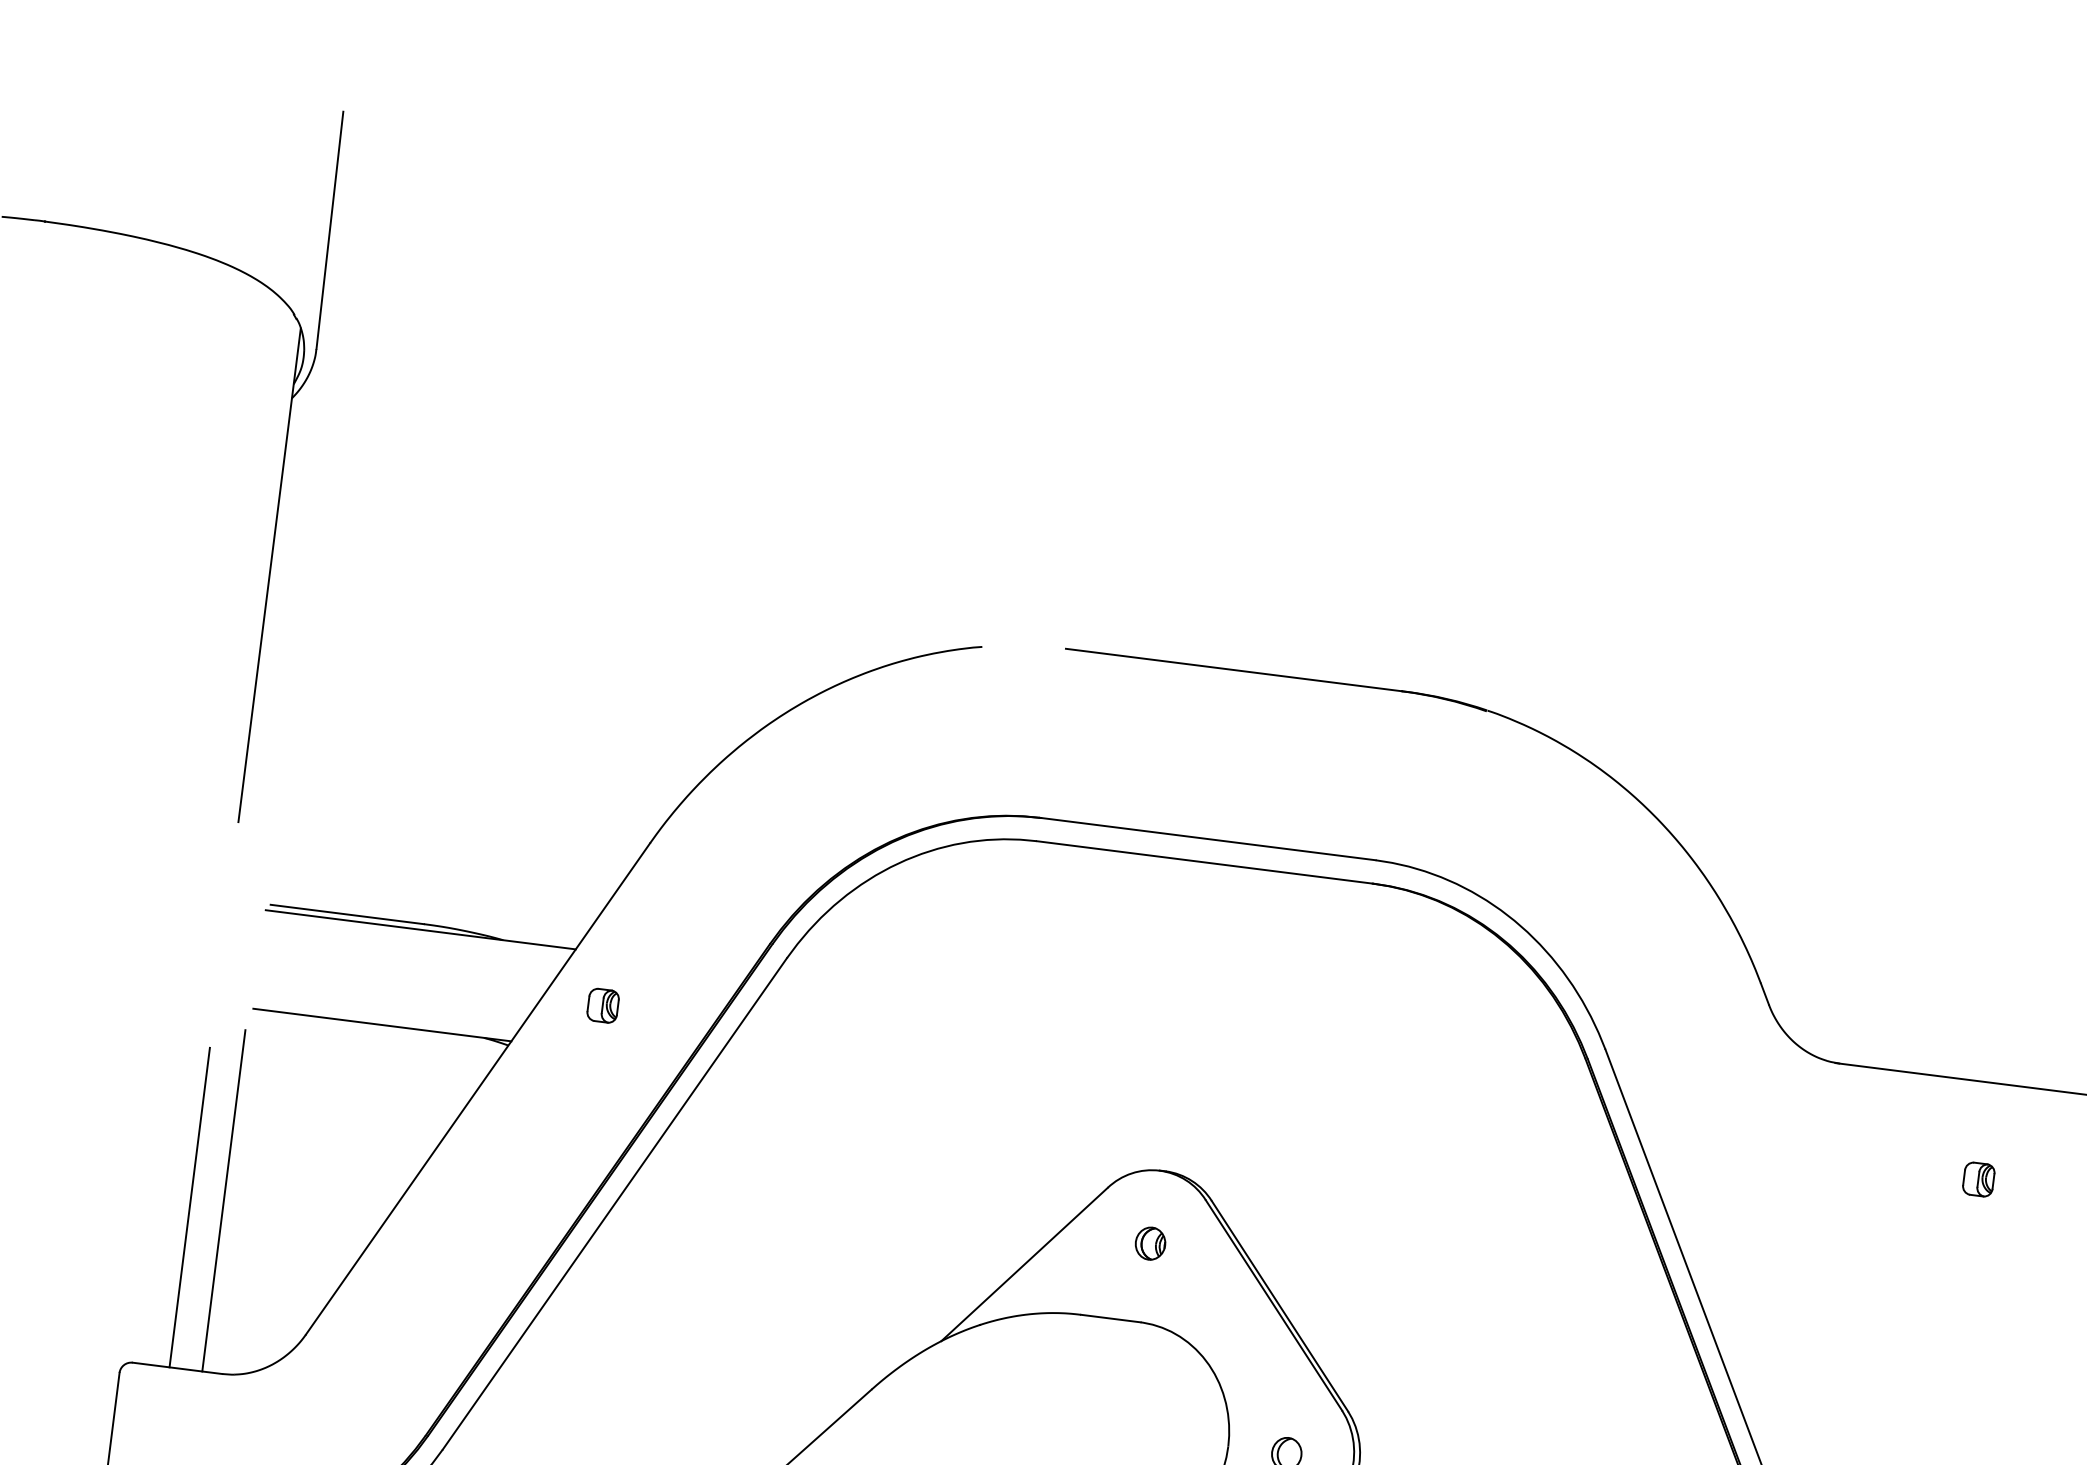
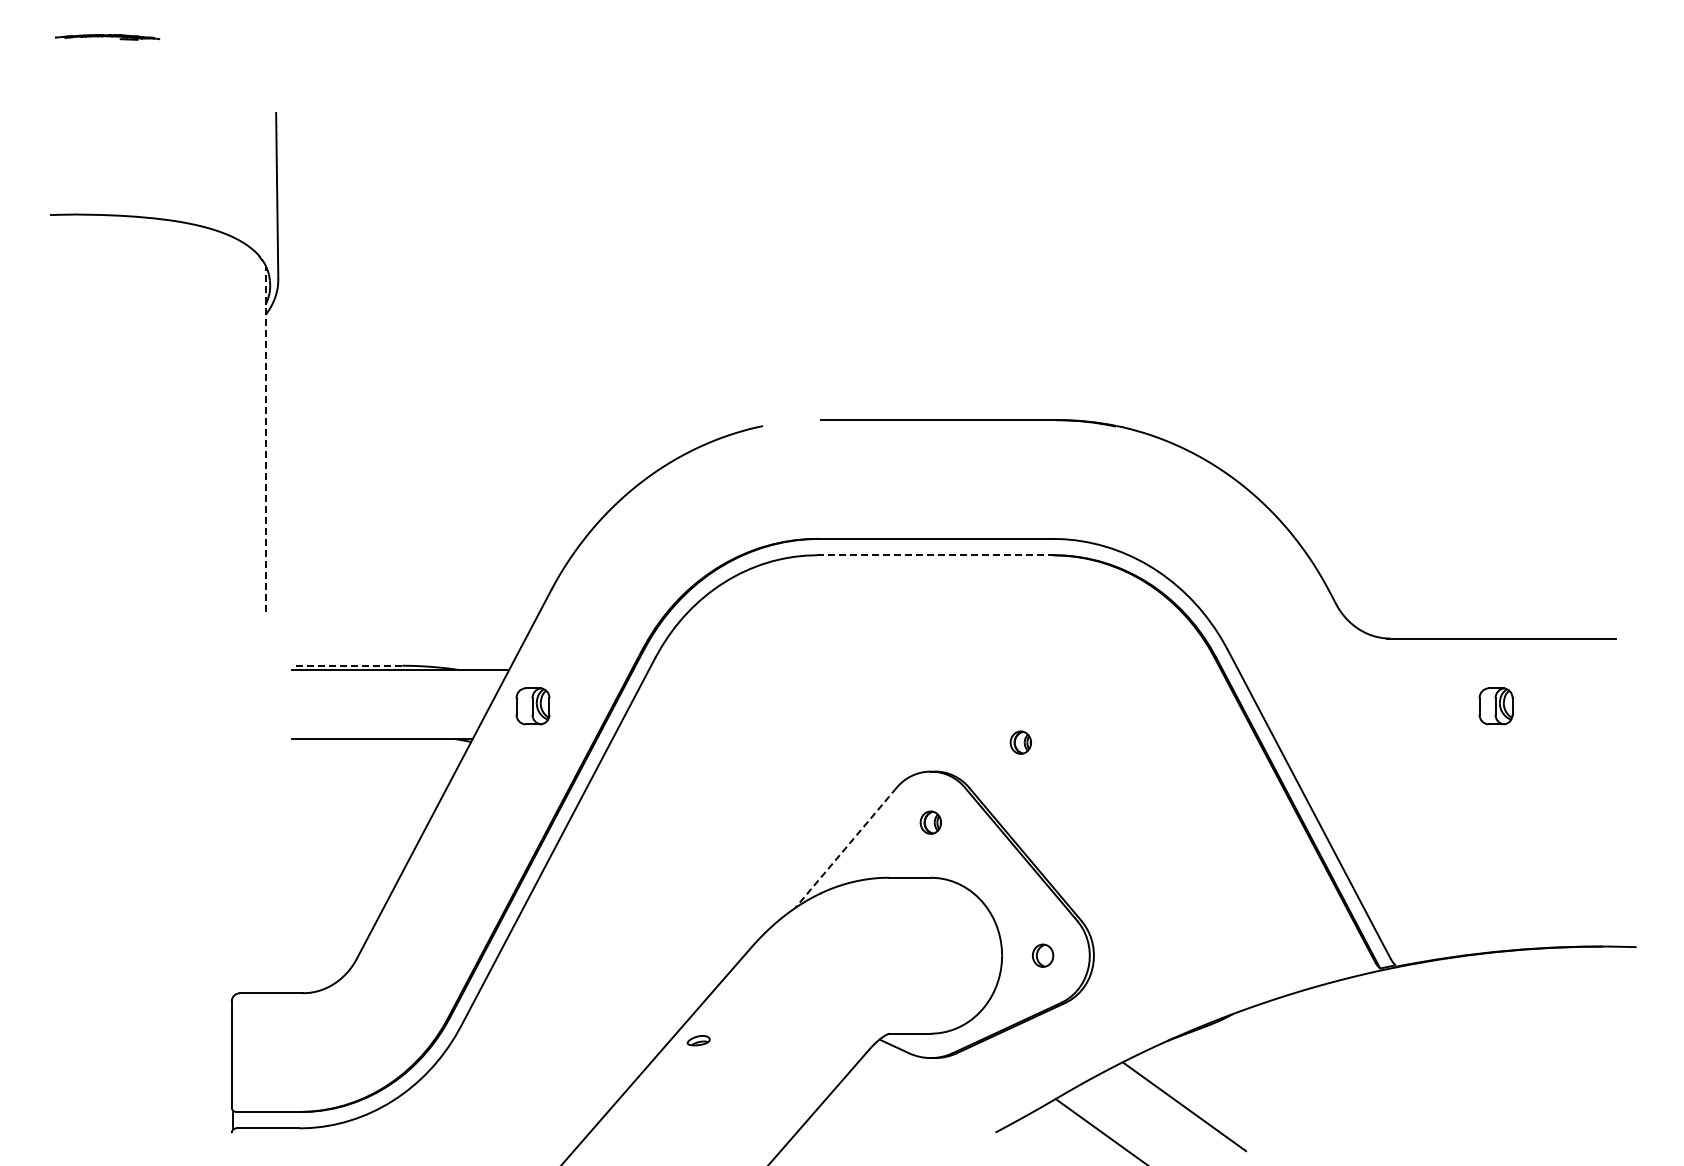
line: (269, 574) -> (265, 438), solid -> dashed
line: (1205, 862) -> (935, 555), solid -> dashed
line: (346, 914) -> (348, 665), solid -> dashed
part: (602, 1005) -> (532, 706), size x1.6
part: (1293, 1145) -> (1020, 742), added
part: (1978, 1179) -> (1495, 706), size x1.6
line: (223, 1200) -> (288, 873), removed
line: (189, 1207) -> (265, 881), removed
line: (1023, 1265) -> (845, 848), solid -> dashed

